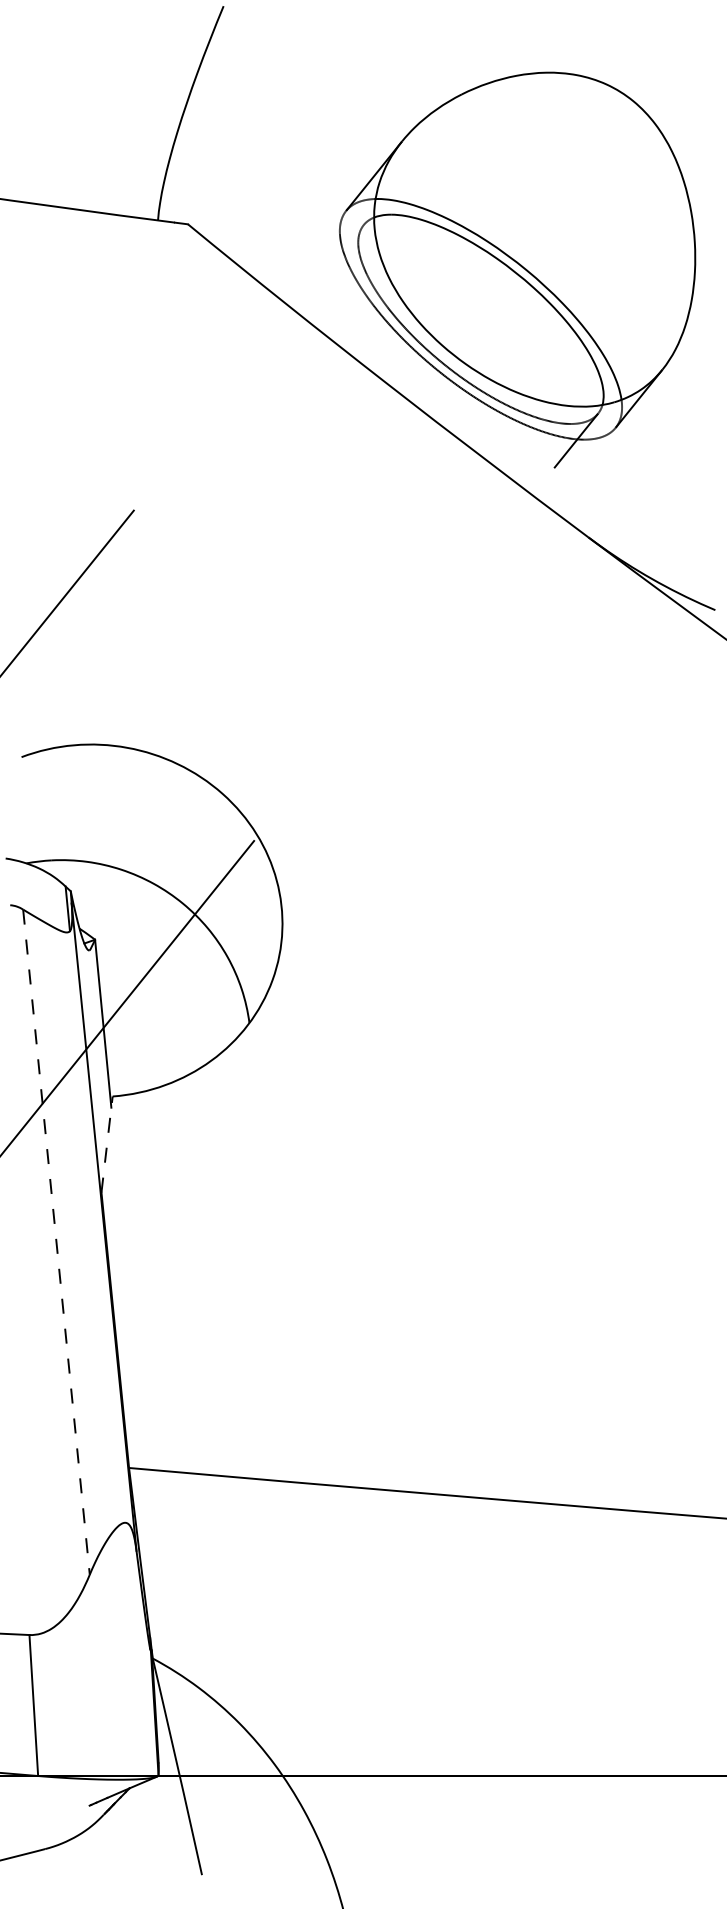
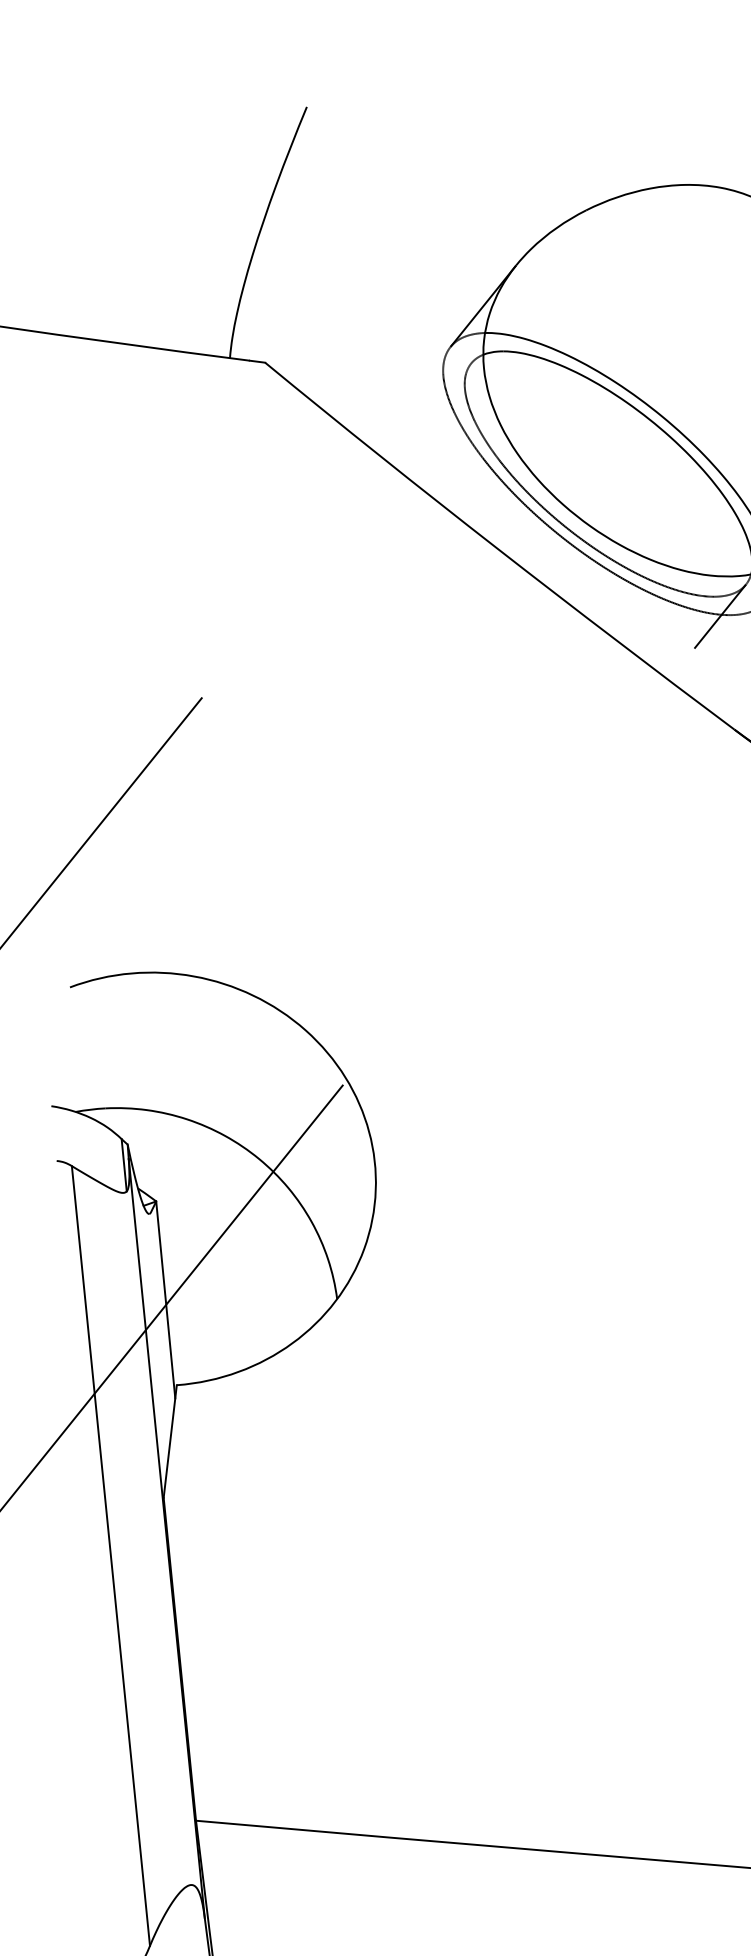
line: (107, 1144) -> (170, 1441), dashed -> solid
line: (56, 1242) -> (110, 1556), dashed -> solid

